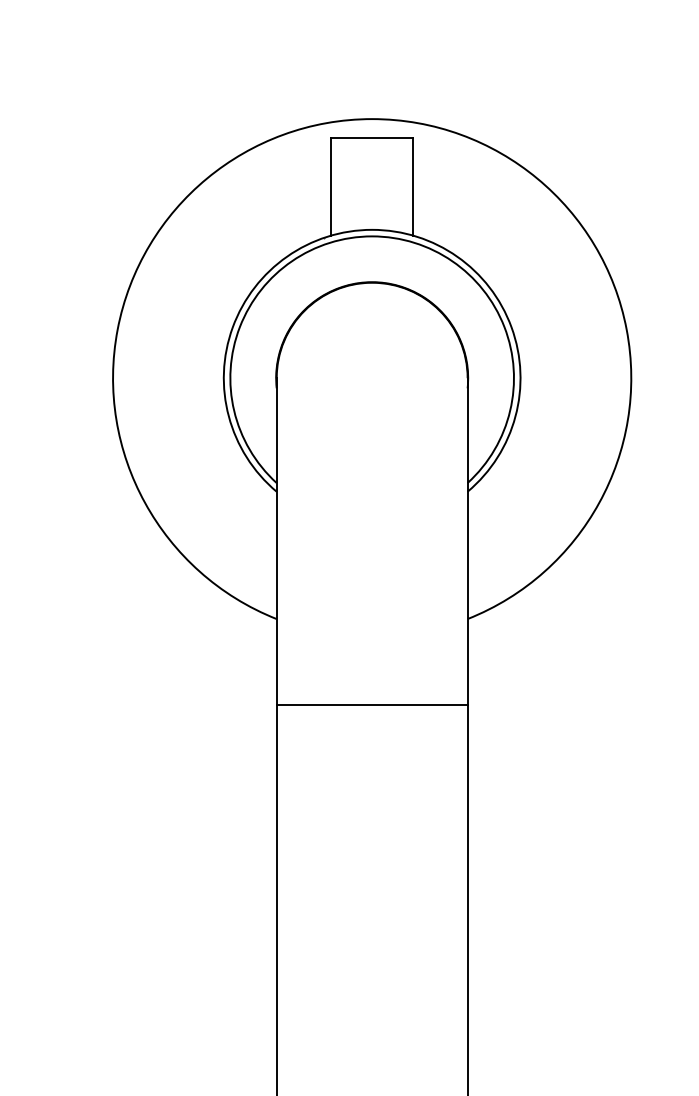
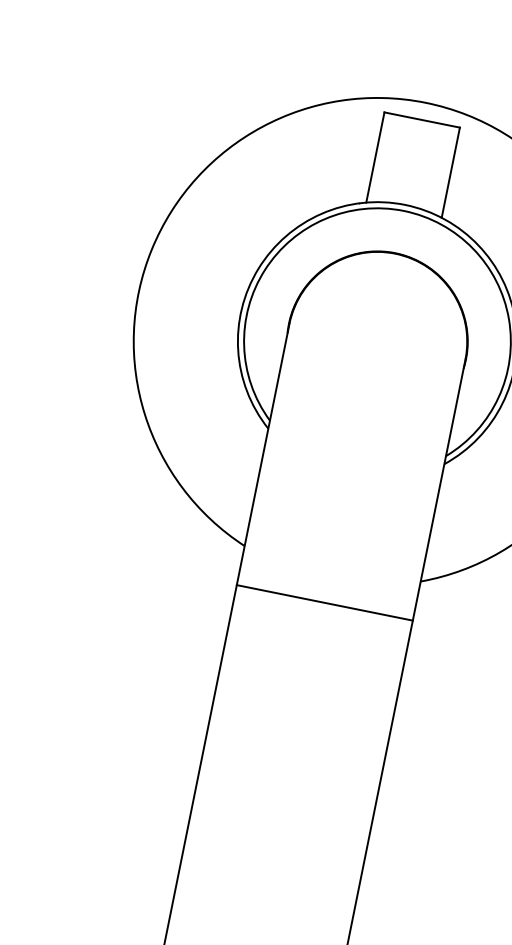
line: (371, 705) -> (324, 602), moved

